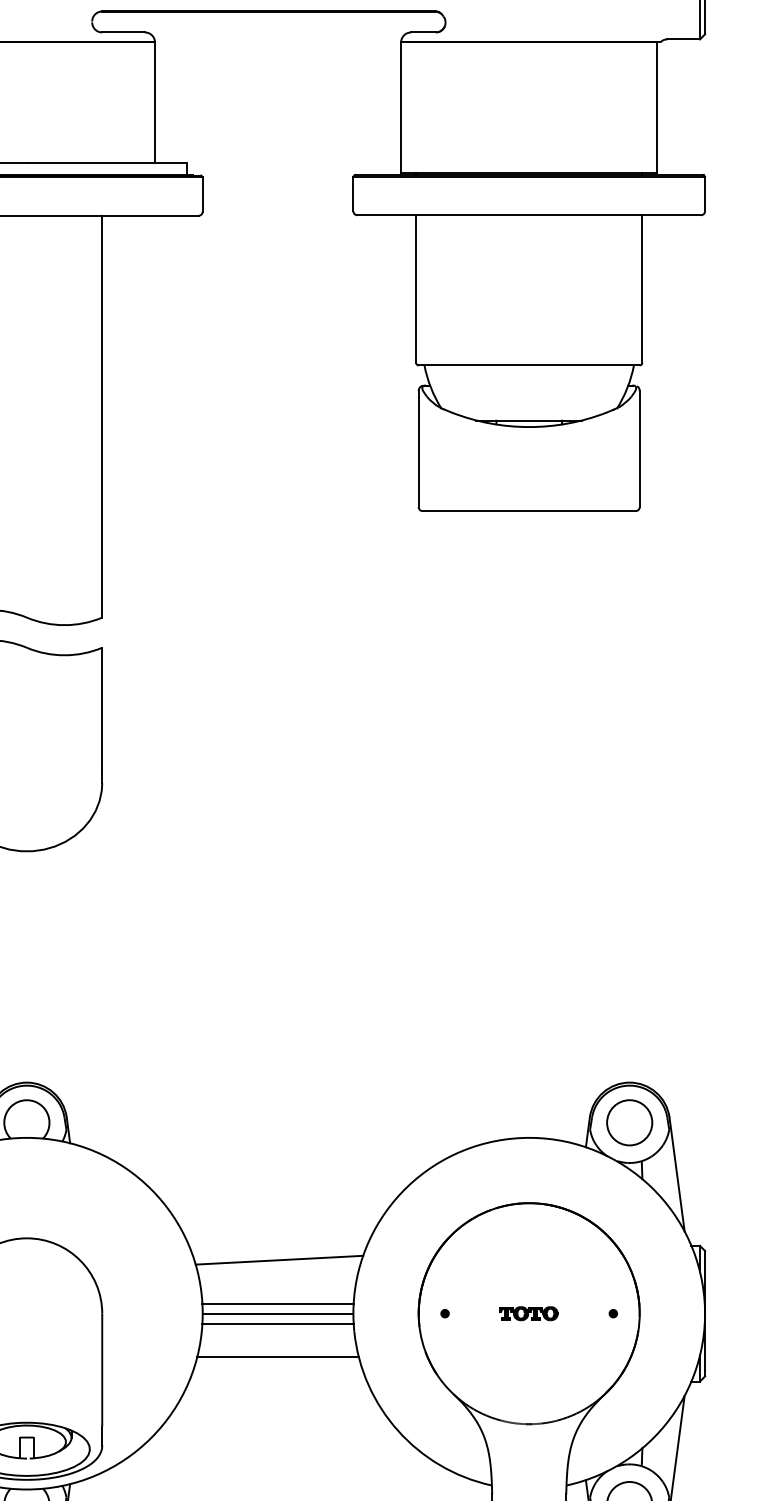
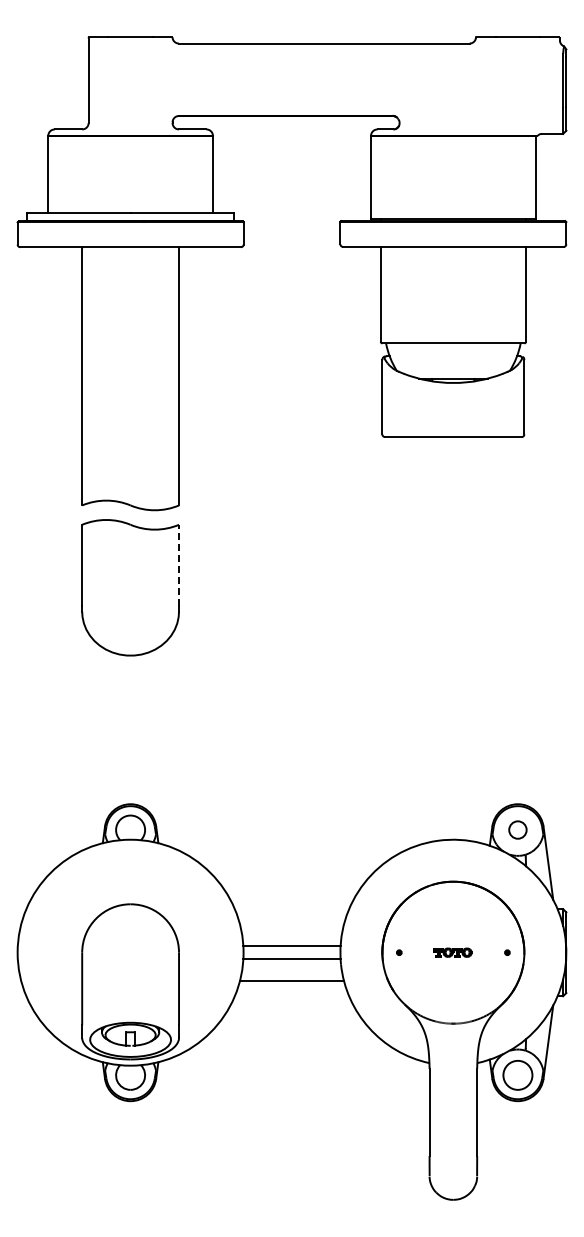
line: (102, 711) -> (179, 565), solid -> dashed
circle: (629, 1121) -> (517, 829), size x0.6
line: (278, 1260) -> (292, 918), removed
line: (277, 1313) -> (291, 952), removed

